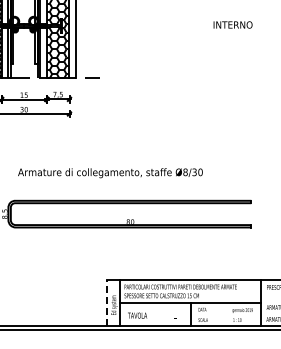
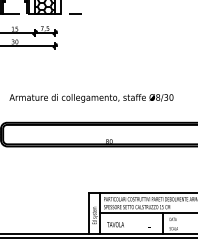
line: (107, 302) -> (88, 213), dashed -> solid

